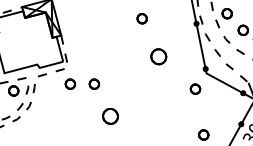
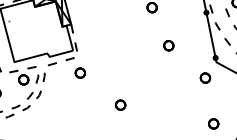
part: (158, 56) -> (168, 45), size x0.62
part: (94, 83) -> (104, 72), removed
part: (110, 115) -> (120, 104), size x0.62

